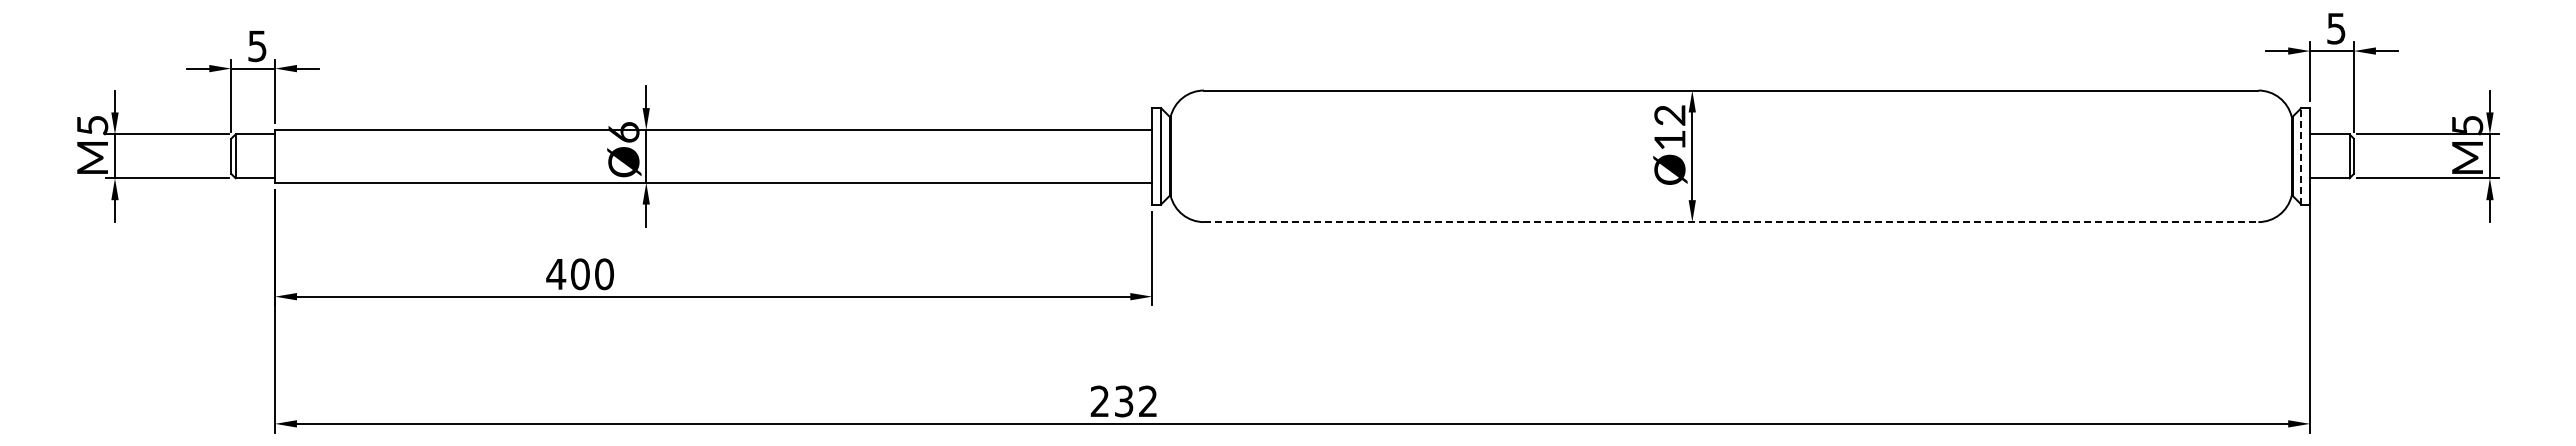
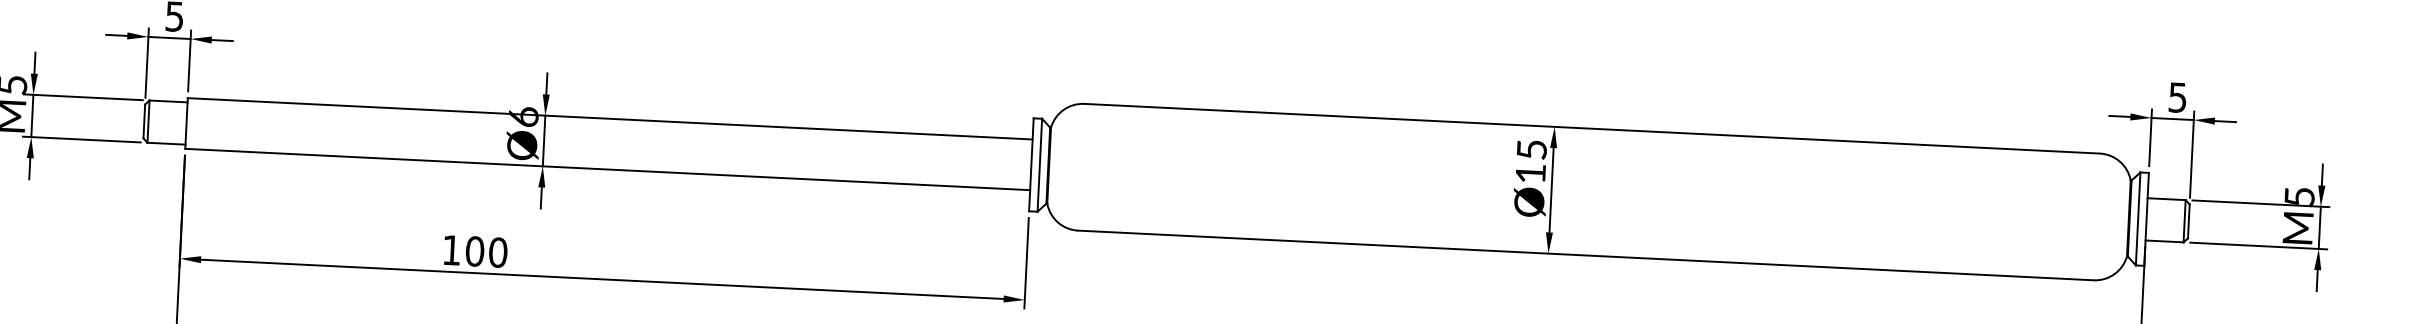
text: (1669, 115) -> (1531, 149), Ø12 -> Ø15
line: (2301, 155) -> (2138, 218), dashed -> solid
line: (1731, 222) -> (1586, 255), dashed -> solid
text: (556, 274) -> (452, 250), 400 -> 100

